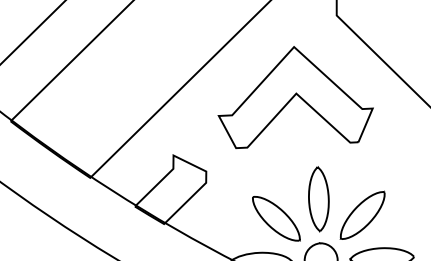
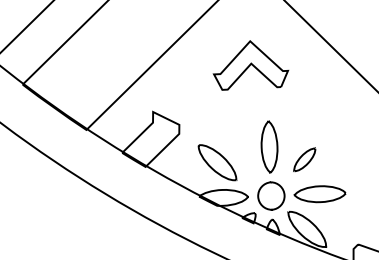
part: (295, 97) -> (250, 65), size x0.6
part: (362, 214) -> (304, 159), size x0.6
part: (276, 218) -> (217, 162), moved

